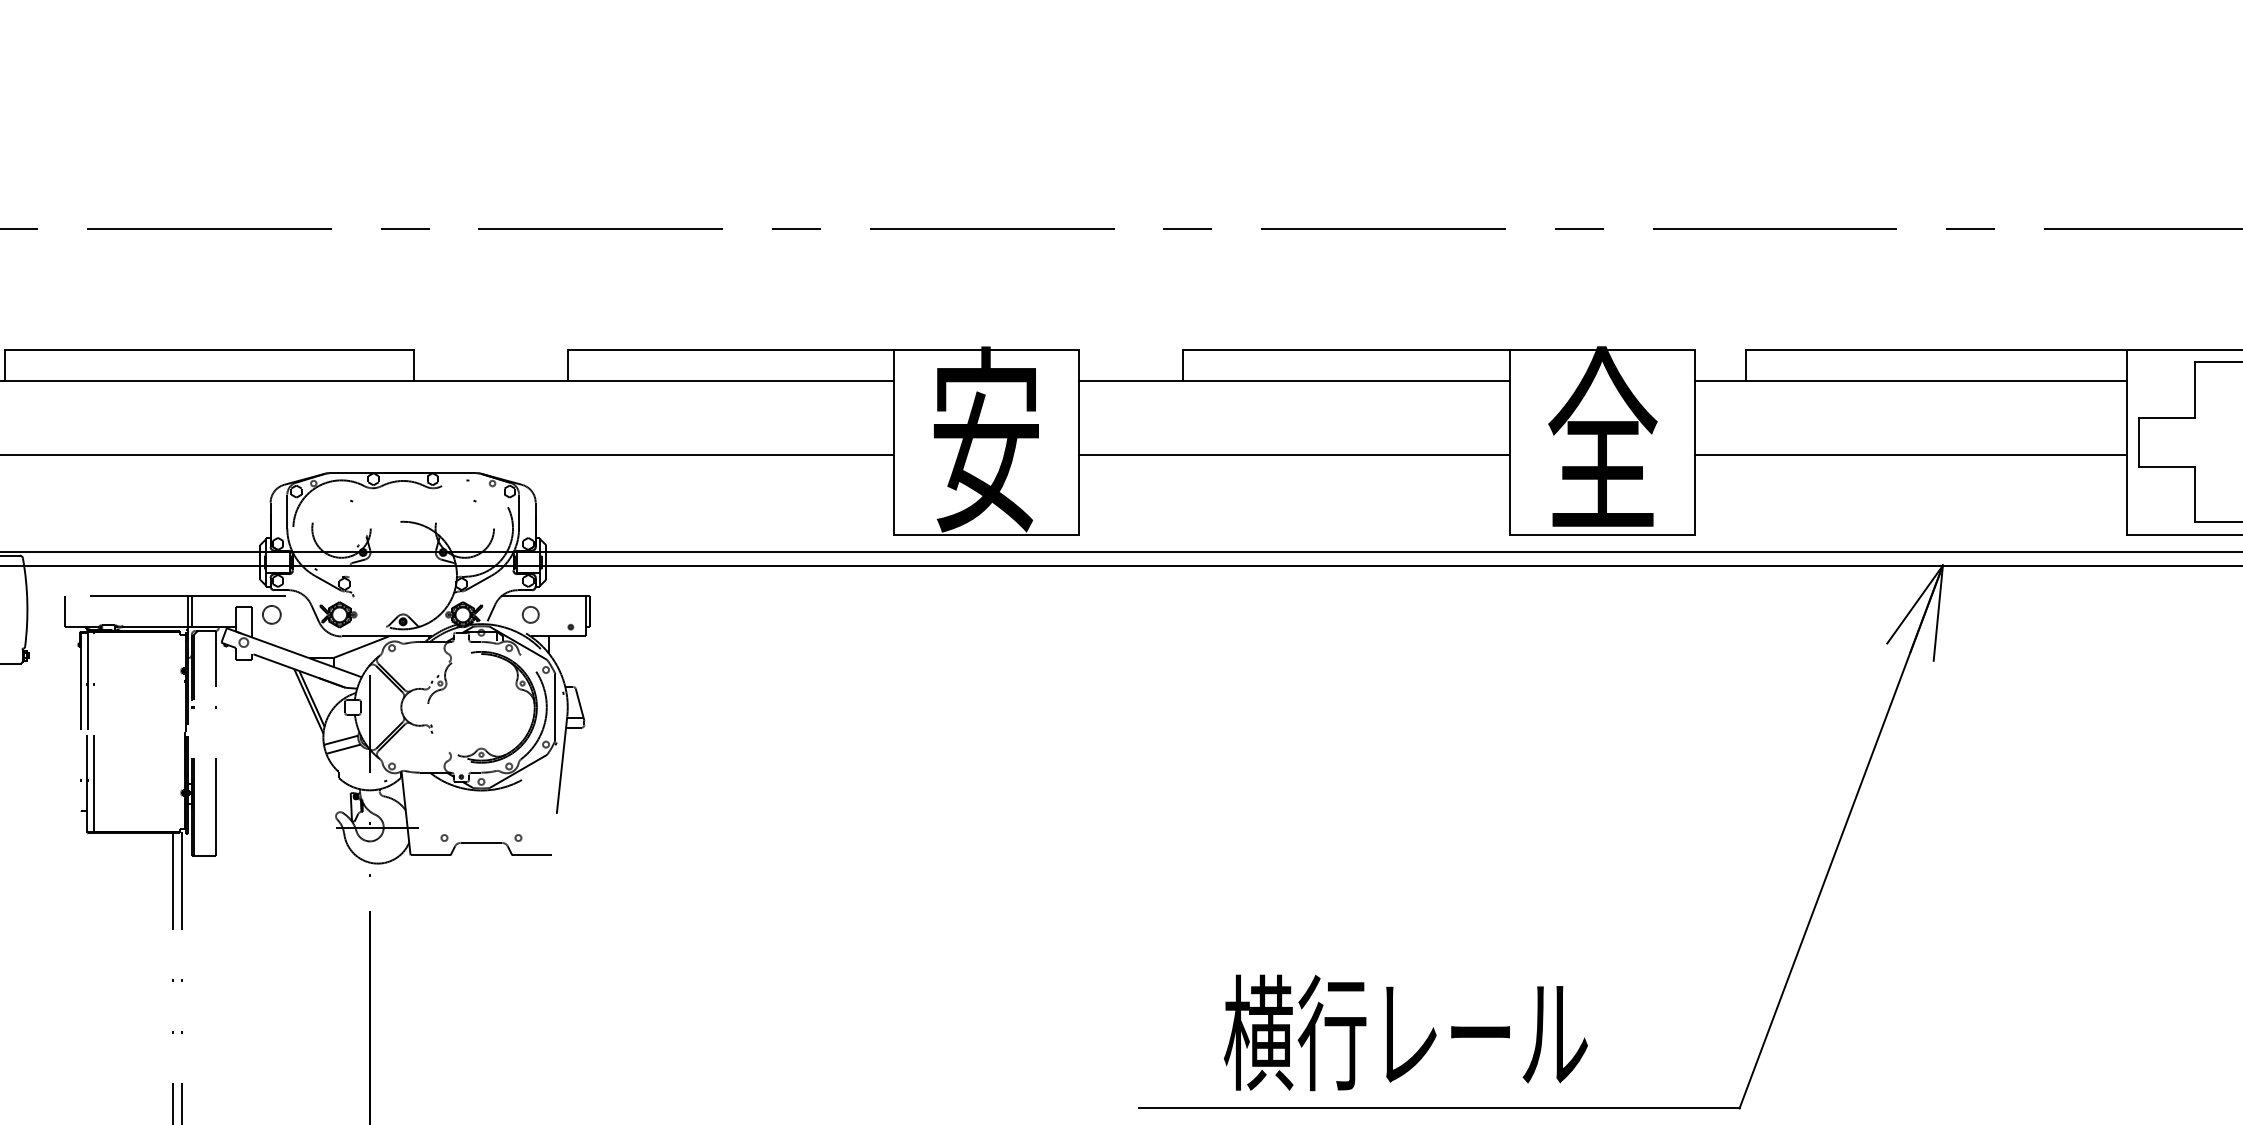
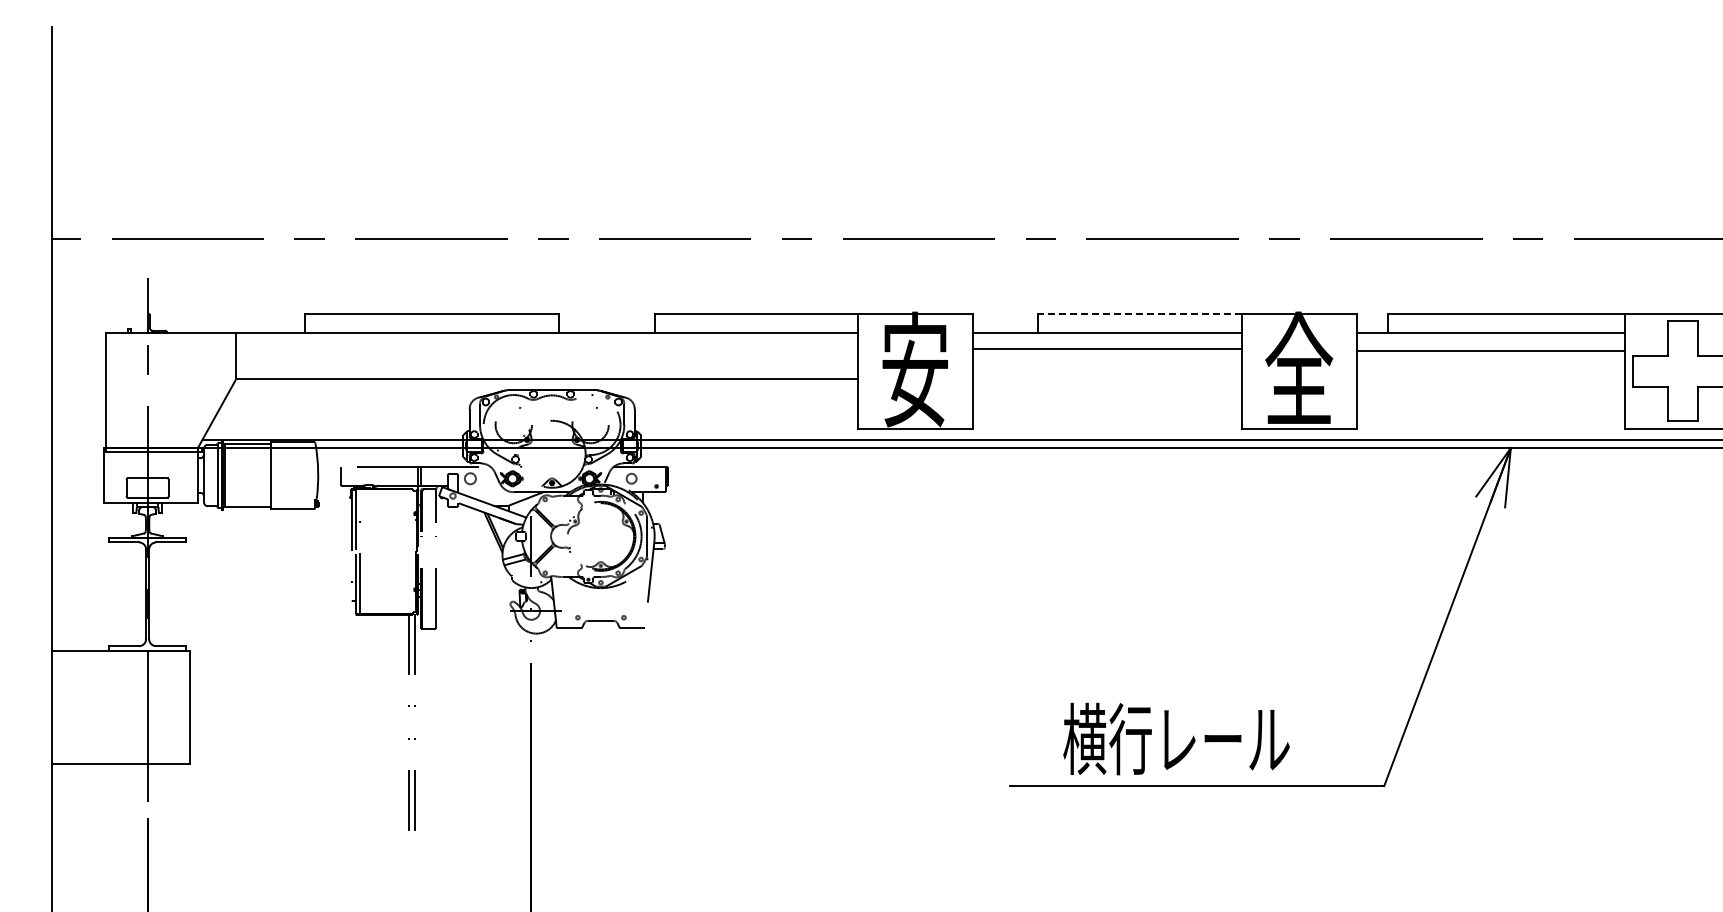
line: (1346, 349) -> (1139, 313), solid -> dashed
line: (1293, 453) -> (1106, 348), moved
line: (1910, 453) -> (1490, 350), moved

